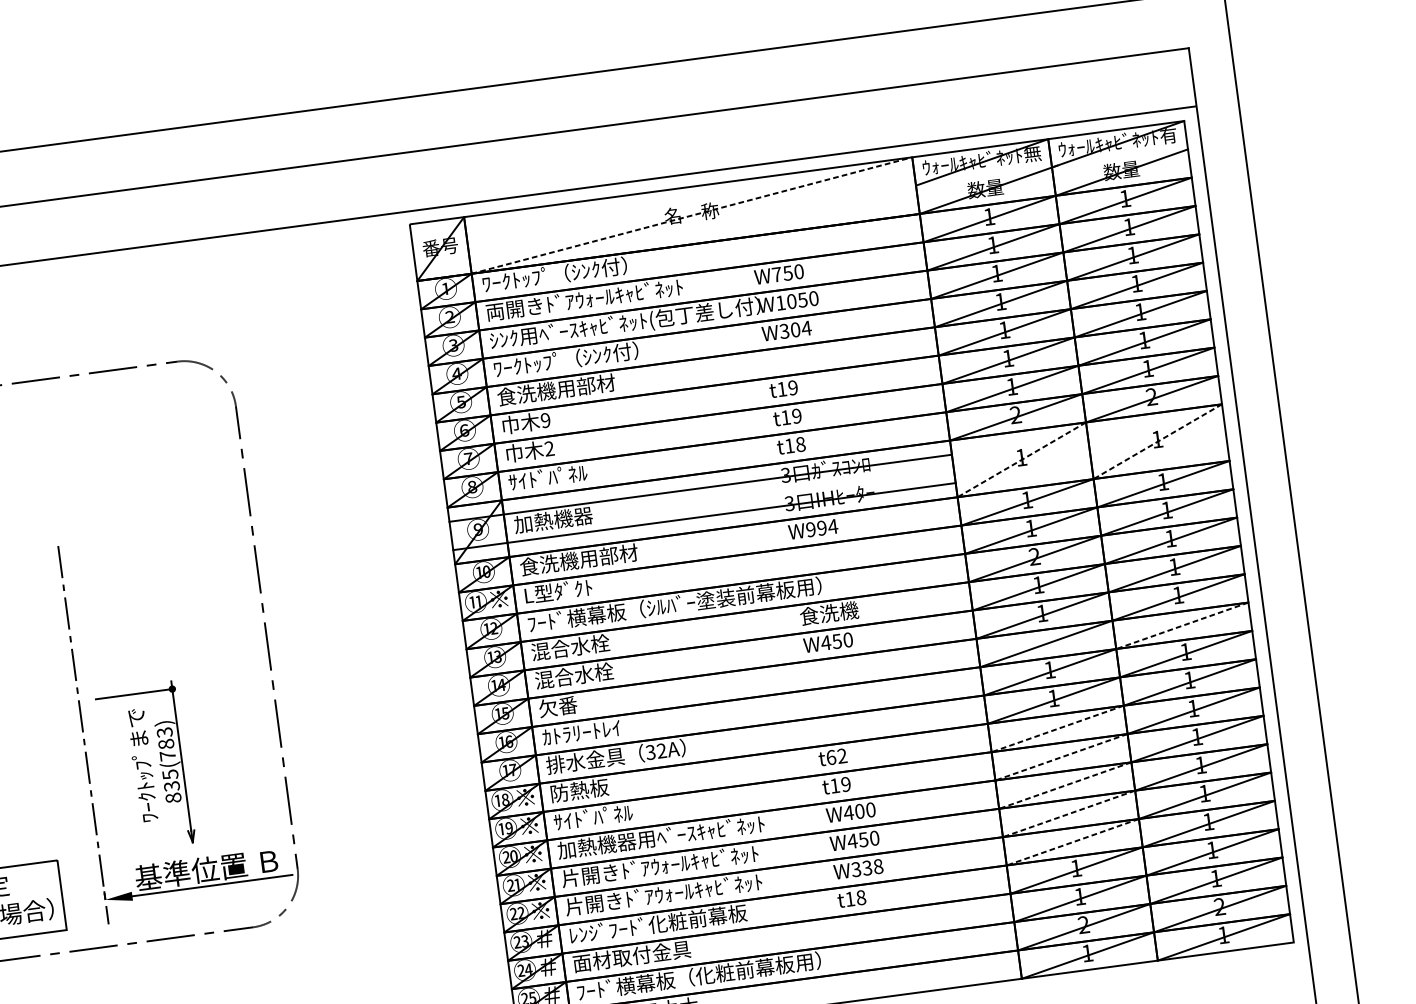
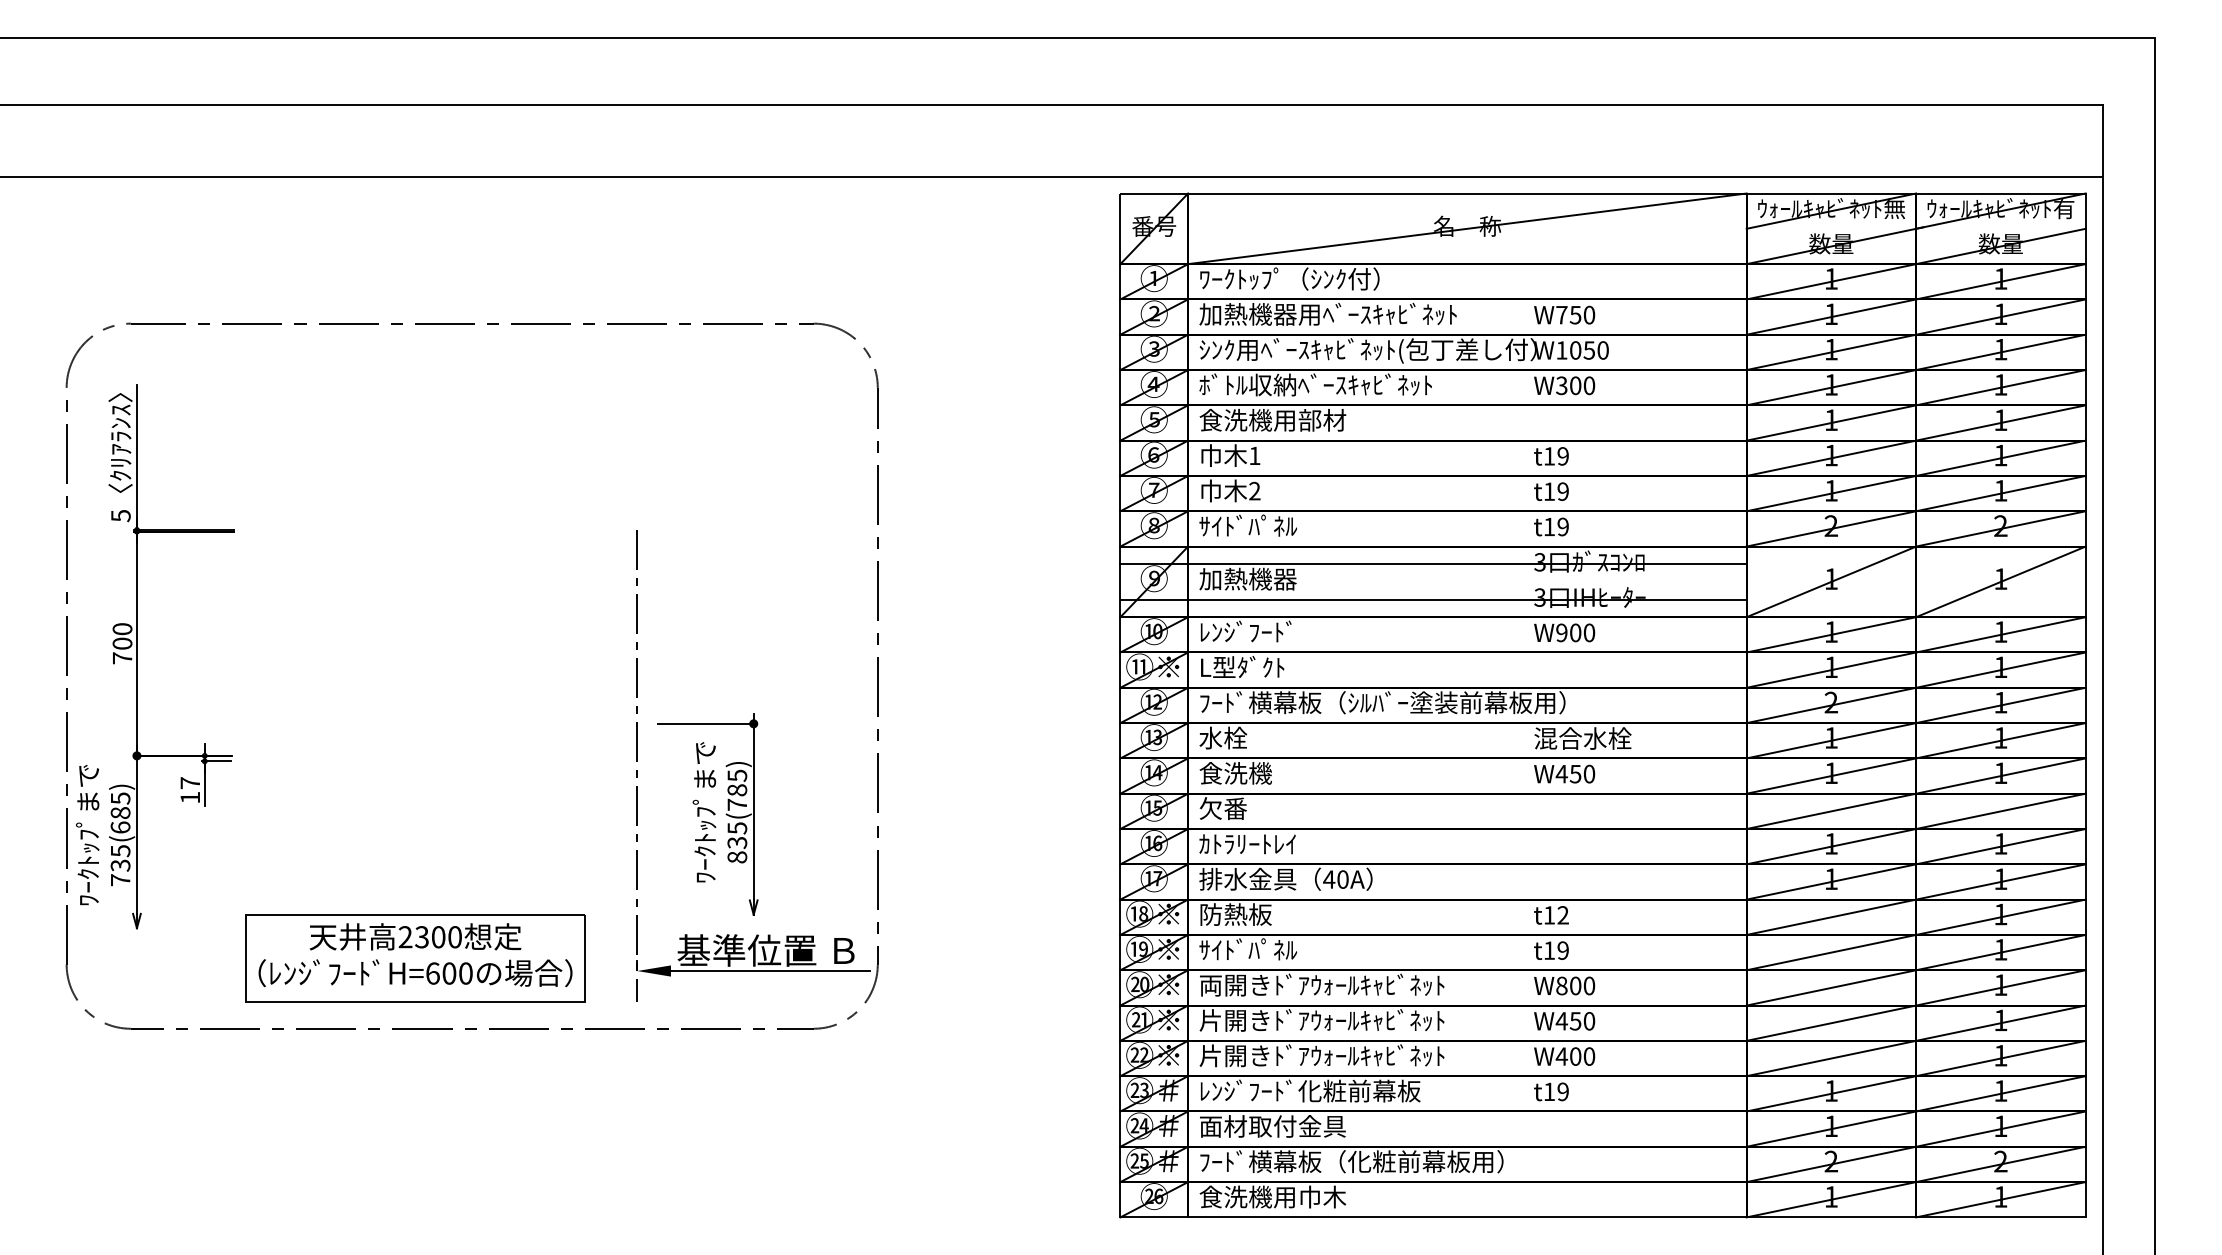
line: (691, 215) -> (1467, 228), dashed -> solid
text: (588, 298) -> (1327, 313), 両開きﾄﾞｱｳｫｰﾙｷｬﾋﾞﾈｯﾄ -> 加熱機器用ﾍﾞｰｽｷｬﾋﾞﾈｯﾄ
text: (806, 328) -> (1589, 385), W304 -> W300
text: (586, 356) -> (1315, 384), ﾜｰｸﾄｯﾌﾟ（ｼﾝｸ付） -> ﾎﾞﾄﾙ収納ﾍﾞｰｽｷｬﾋﾞﾈｯﾄ
text: (545, 420) -> (1254, 455), 9 -> 1
line: (1157, 441) -> (2000, 581), dashed -> solid
text: (800, 444) -> (1562, 526), t18 -> t19
line: (1021, 459) -> (1831, 581), dashed -> solid
text: (827, 527) -> (1582, 632), W994 -> W900
text: (578, 559) -> (1272, 631), 食洗機用部材 -> ﾚﾝｼﾞﾌｰﾄﾞ
text: (838, 612) -> (1582, 738), 食洗機 -> 混合水栓
line: (1182, 625) -> (2000, 811), dashed -> solid
text: (569, 647) -> (1247, 737), 混合水栓 -> 水栓
text: (573, 676) -> (1247, 773), 混合水栓 -> 食洗機
line: (1057, 729) -> (1831, 917), dashed -> solid
text: (164, 732) -> (736, 775), 835(783) -> 835(785)
text: (655, 751) -> (1335, 879), 32A -> 40A
text: (831, 757) -> (1549, 915), t62 -> t12
line: (1061, 757) -> (1831, 952), dashed -> solid
line: (1065, 785) -> (1831, 987), dashed -> solid
text: (848, 812) -> (1561, 985), W400 -> W800
line: (1069, 814) -> (1831, 1023), dashed -> solid
text: (660, 836) -> (1327, 984), 加熱機器用ﾍﾞｰｽｷｬﾋﾞﾈｯﾄ -> 両開きﾄﾞｱｳｫｰﾙｷｬﾋﾞﾈｯﾄ
line: (1072, 842) -> (1831, 1058), dashed -> solid
text: (867, 868) -> (1575, 1056), W338 -> W400
text: (860, 897) -> (1562, 1091), t18 -> t19

